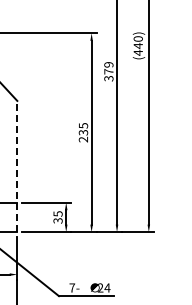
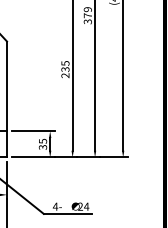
line: (17, 166) -> (7, 99), dashed -> solid
text: (72, 287) -> (55, 206), 7- -> 4-

